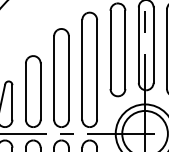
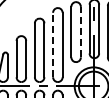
line: (124, 48) -> (80, 31), solid -> dashed
line: (82, 69) -> (53, 44), solid -> dashed

